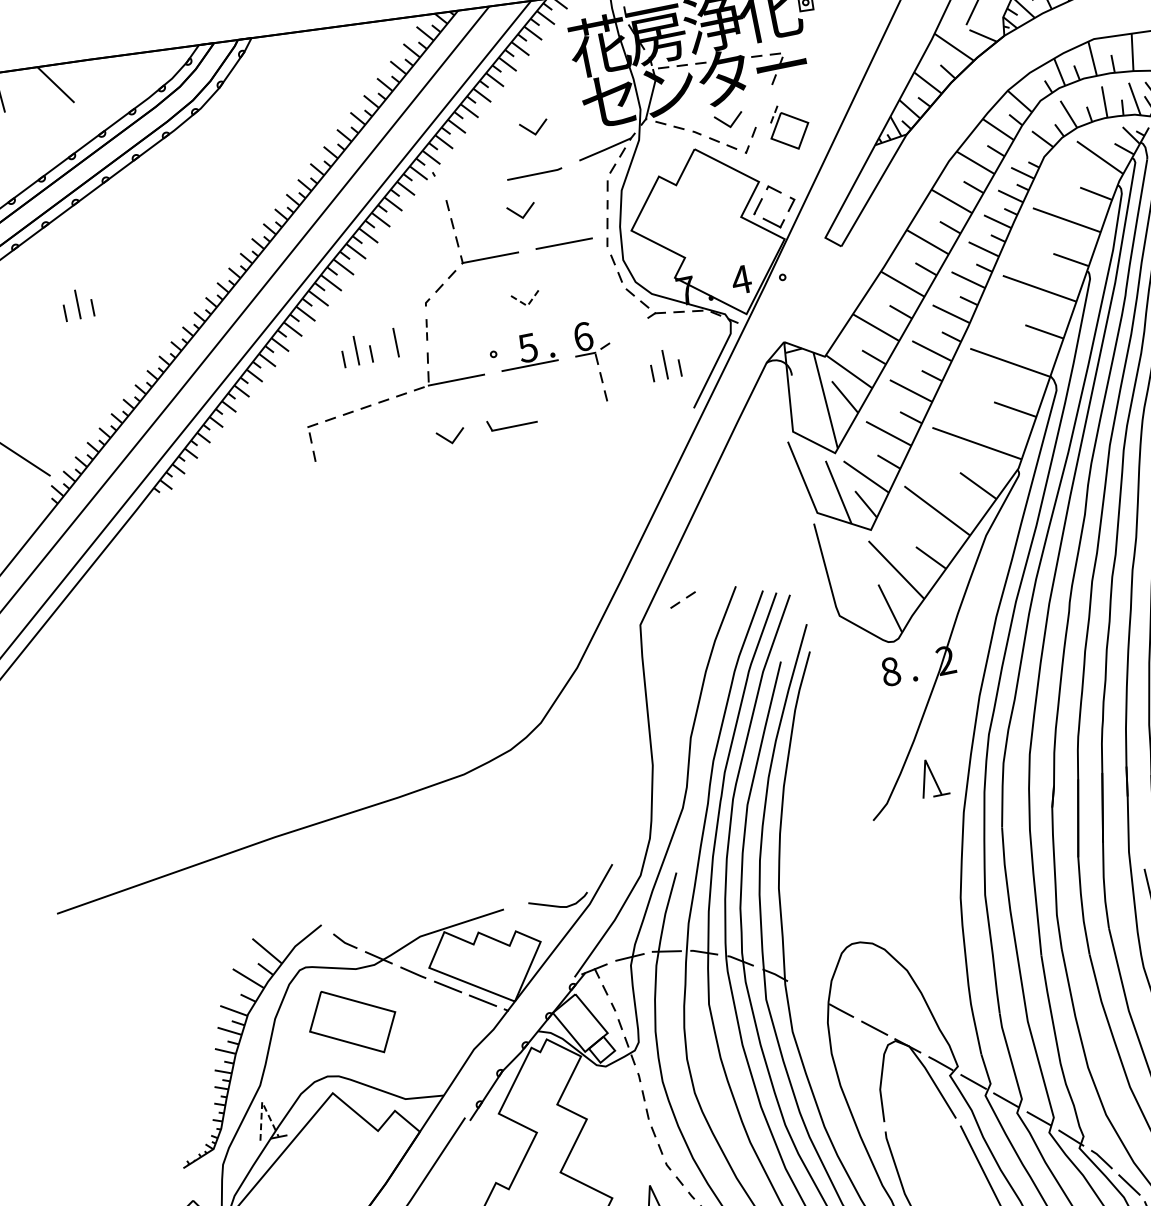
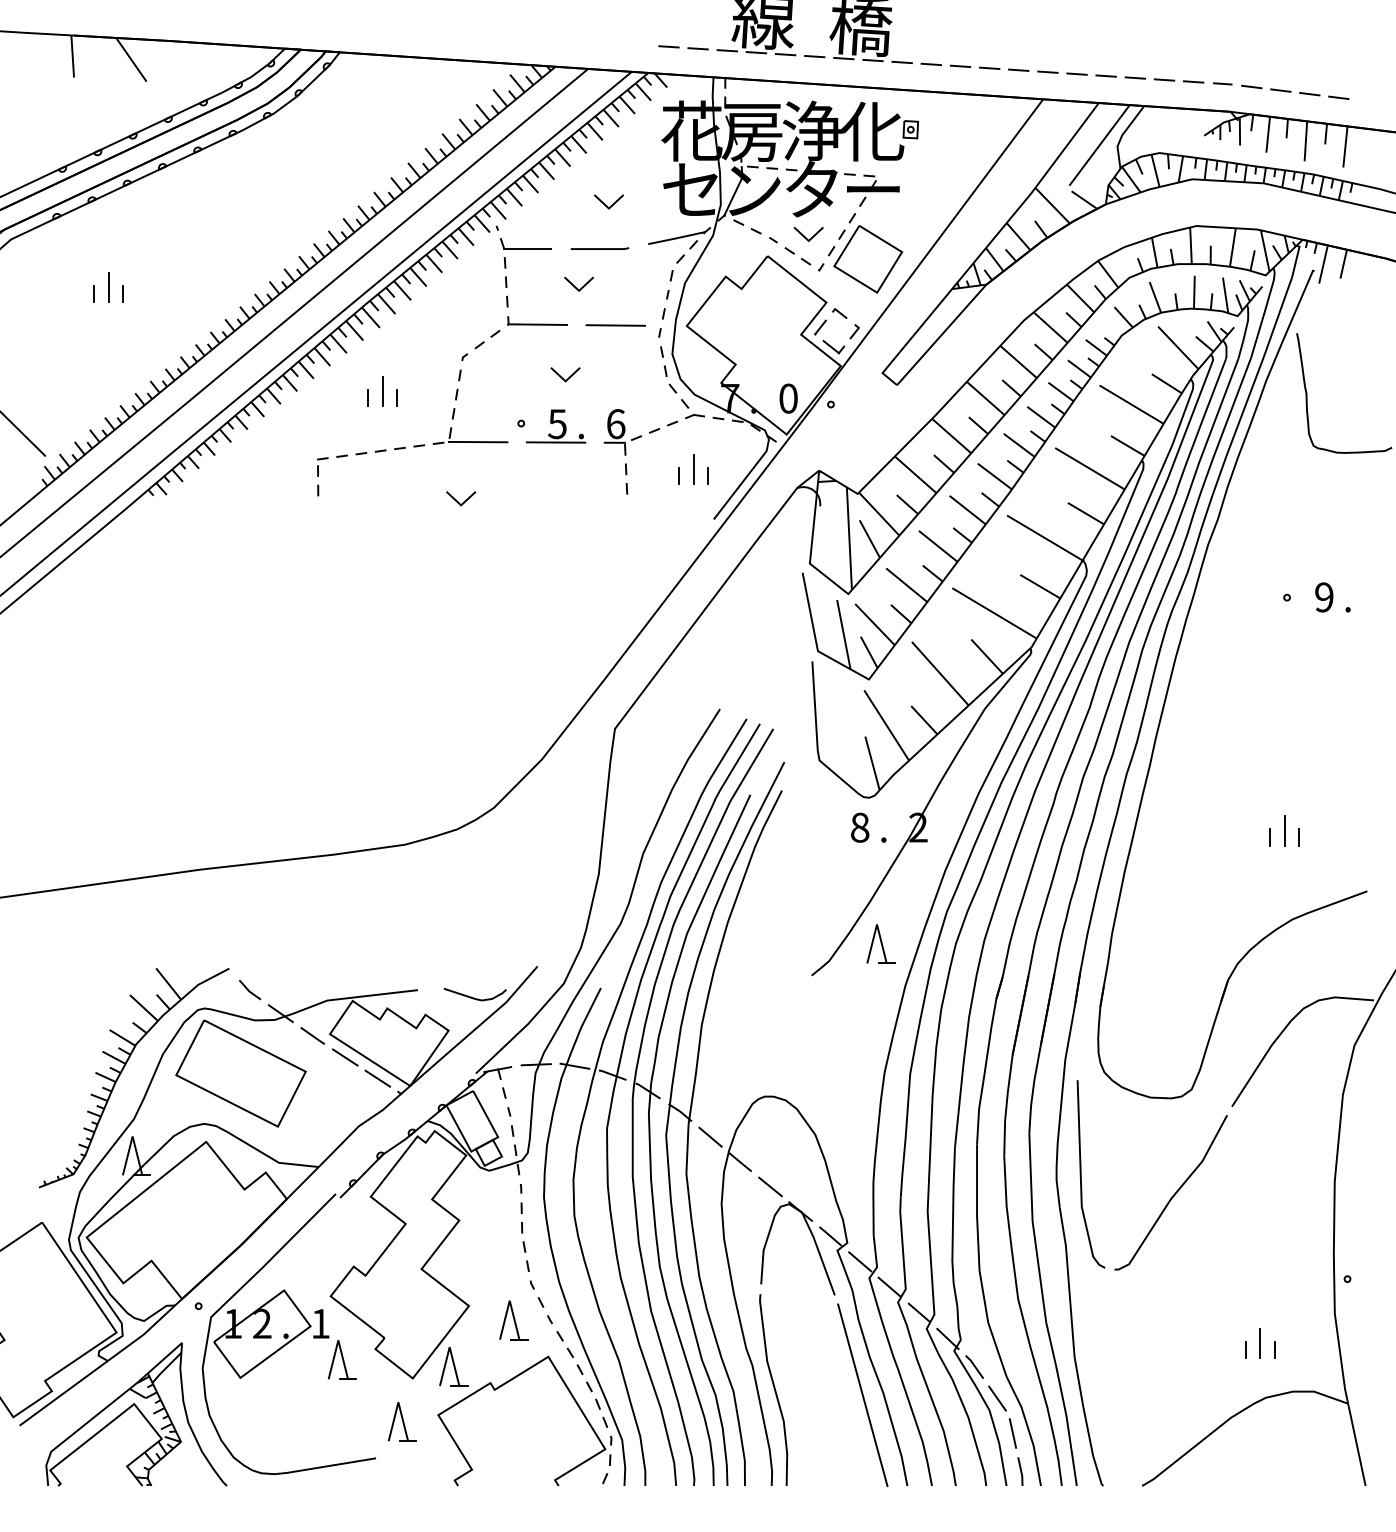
part: (789, 127) -> (868, 253), size x1.67
text: (741, 279) -> (788, 398), 4 -> 0
line: (527, 306) -> (565, 381), dashed -> solid
part: (426, 329) -> (458, 384), size x1.43
line: (396, 342) -> (424, 391), removed
part: (511, 421) -> (525, 243), moved
part: (682, 599) -> (663, 426), moved
line: (808, 992) -> (710, 1136), added
part: (352, 1022) -> (240, 1073), size x1.43
line: (262, 1102) -> (132, 1136), dashed -> solid

